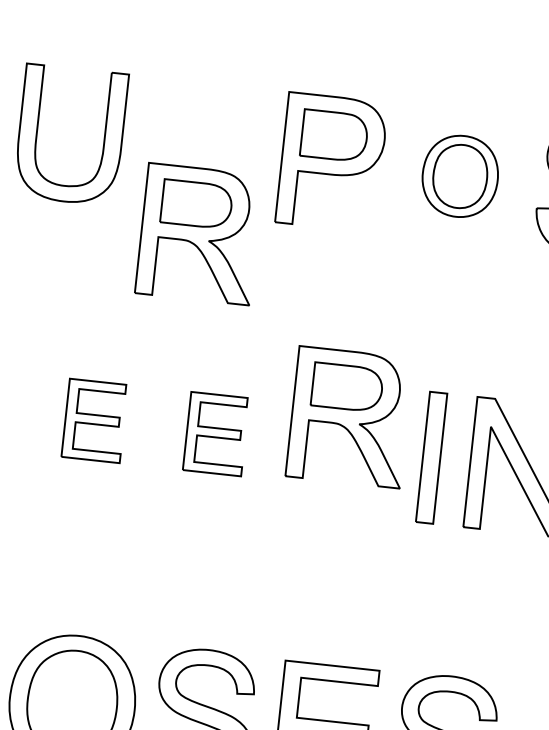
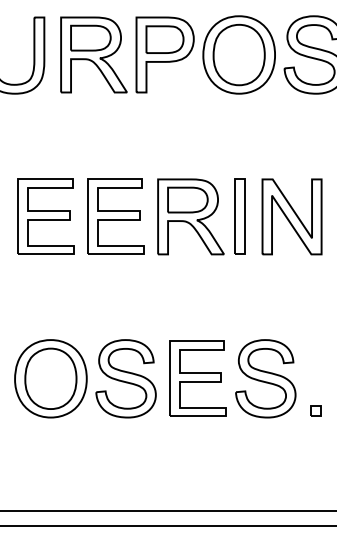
part: (459, 175) -> (238, 54), size x1.67
part: (198, 233) -> (93, 54), moved
part: (348, 416) -> (190, 216), moved
part: (93, 420) -> (45, 216), size x1.67
part: (215, 433) -> (115, 216), size x1.67

